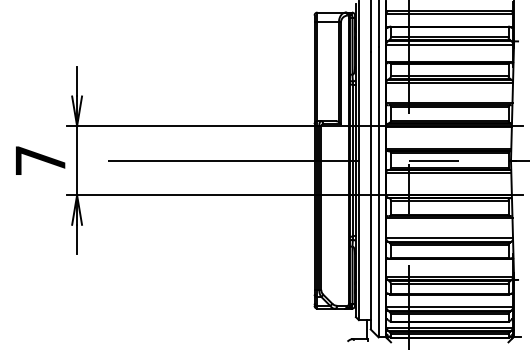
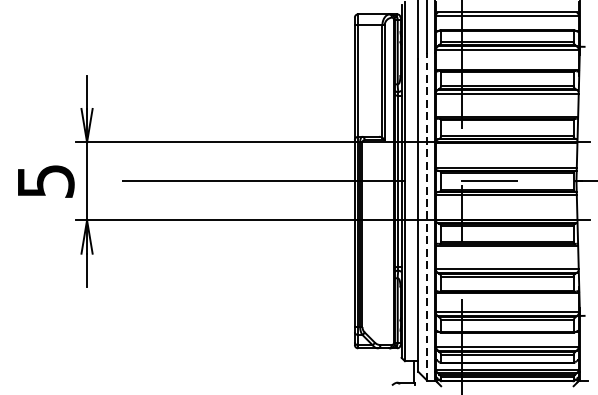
text: (40, 160) -> (45, 181), 7 -> 5
line: (378, 191) -> (427, 216), solid -> dashed

